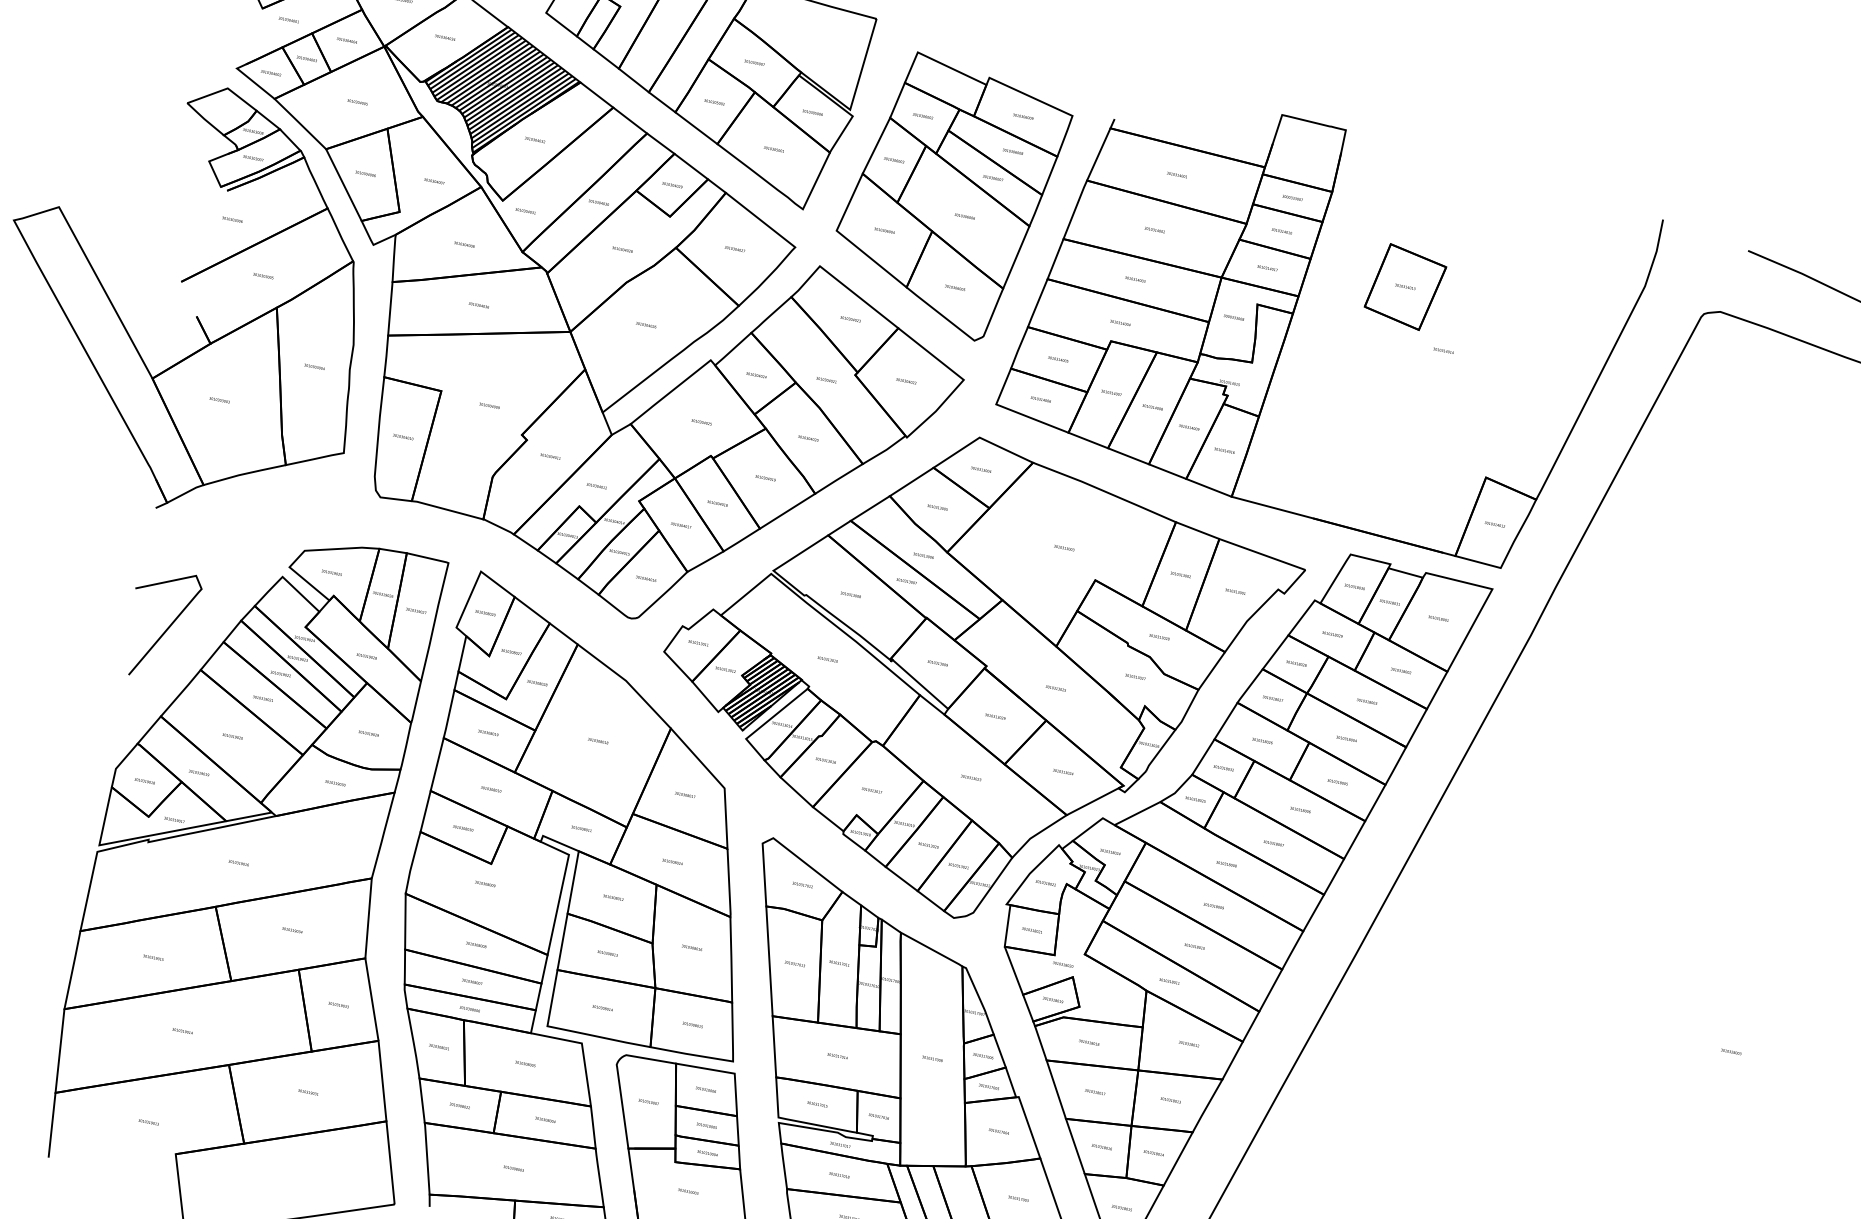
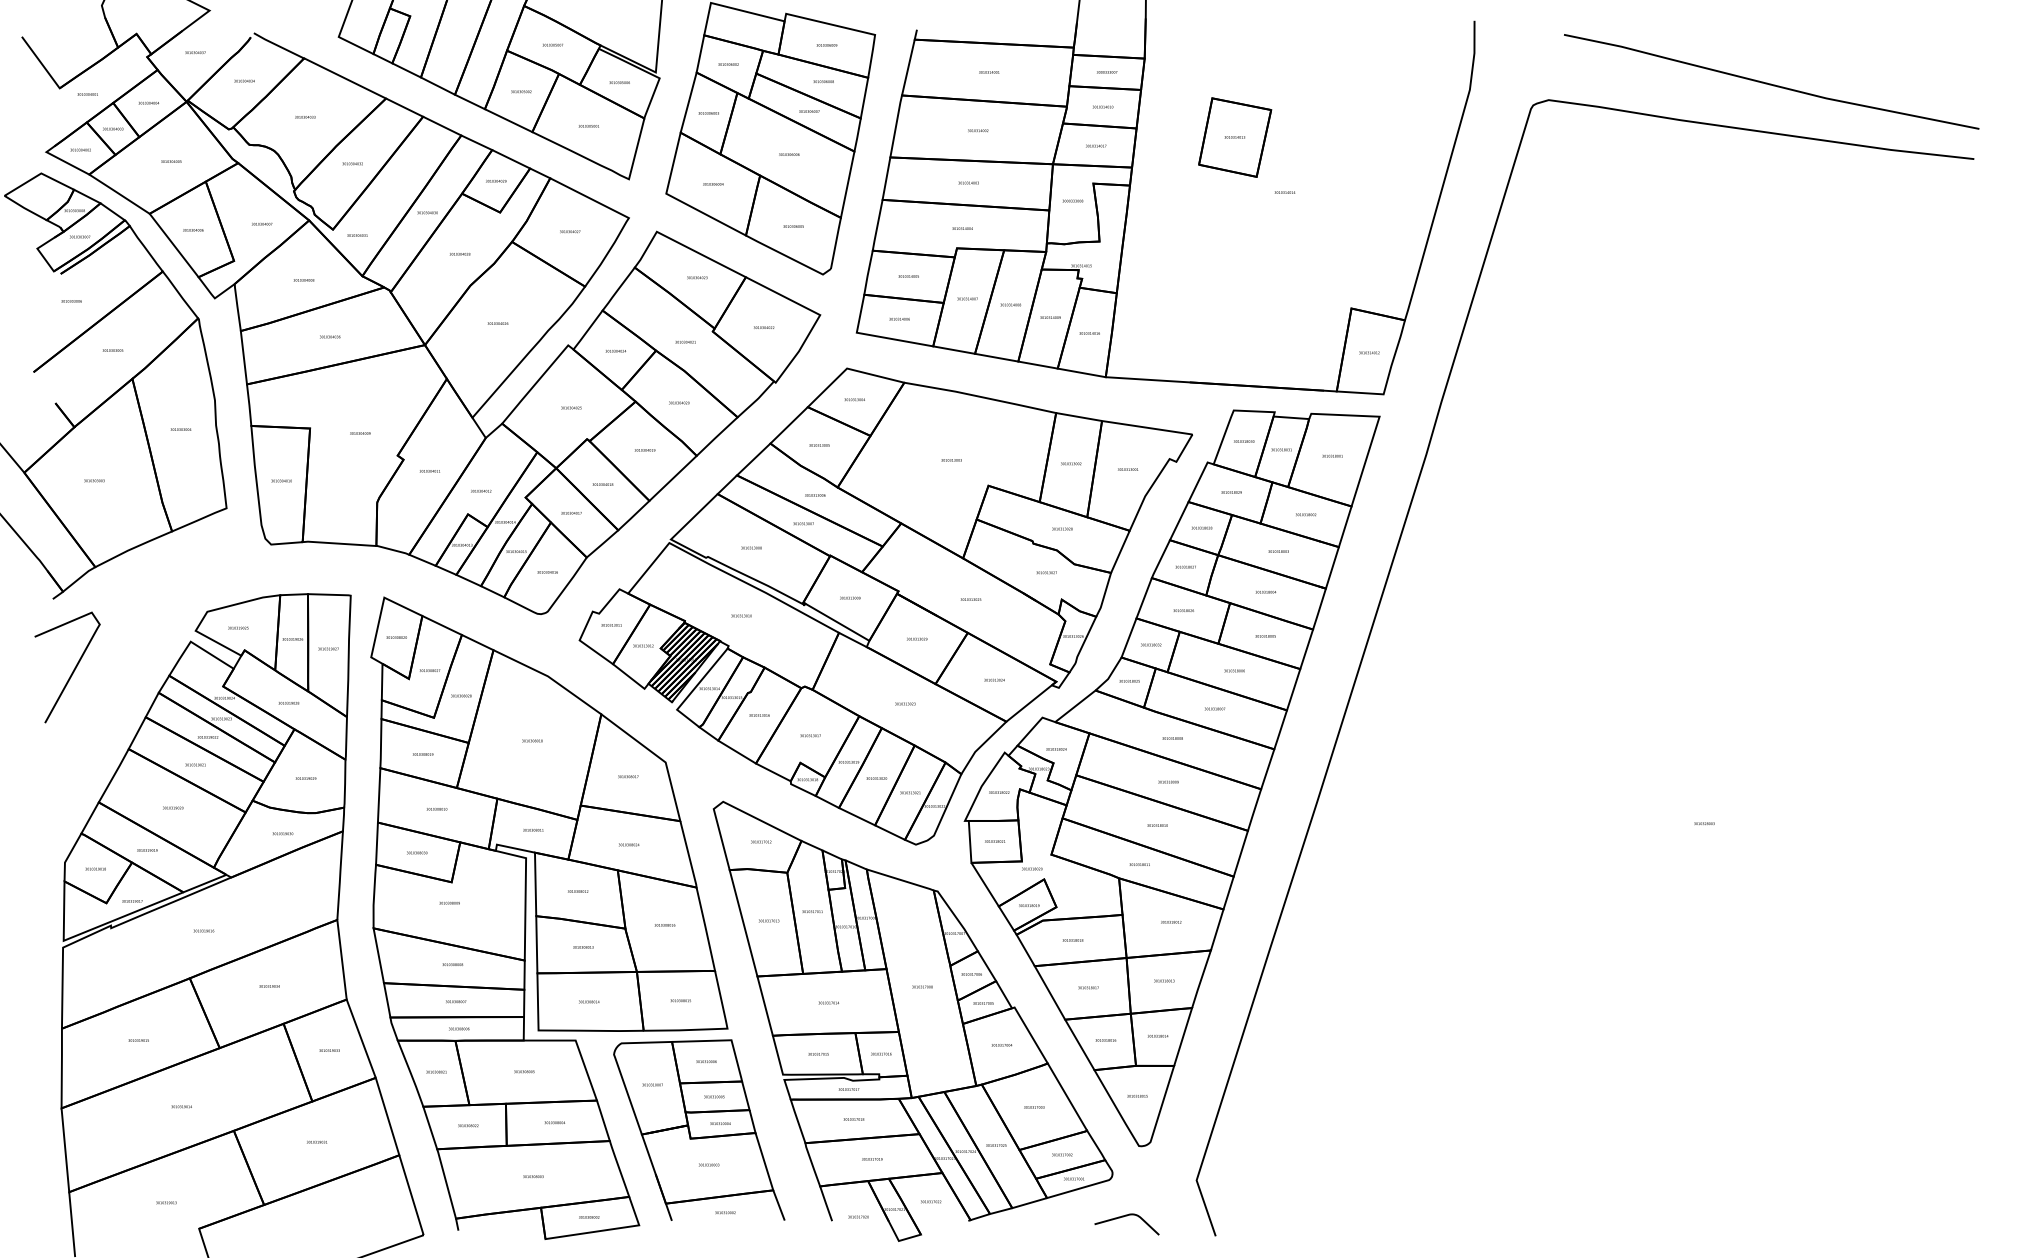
hatch: (500, 92) -> (309, 124), removed
curve: (167, 628) -> (73, 669), moved

